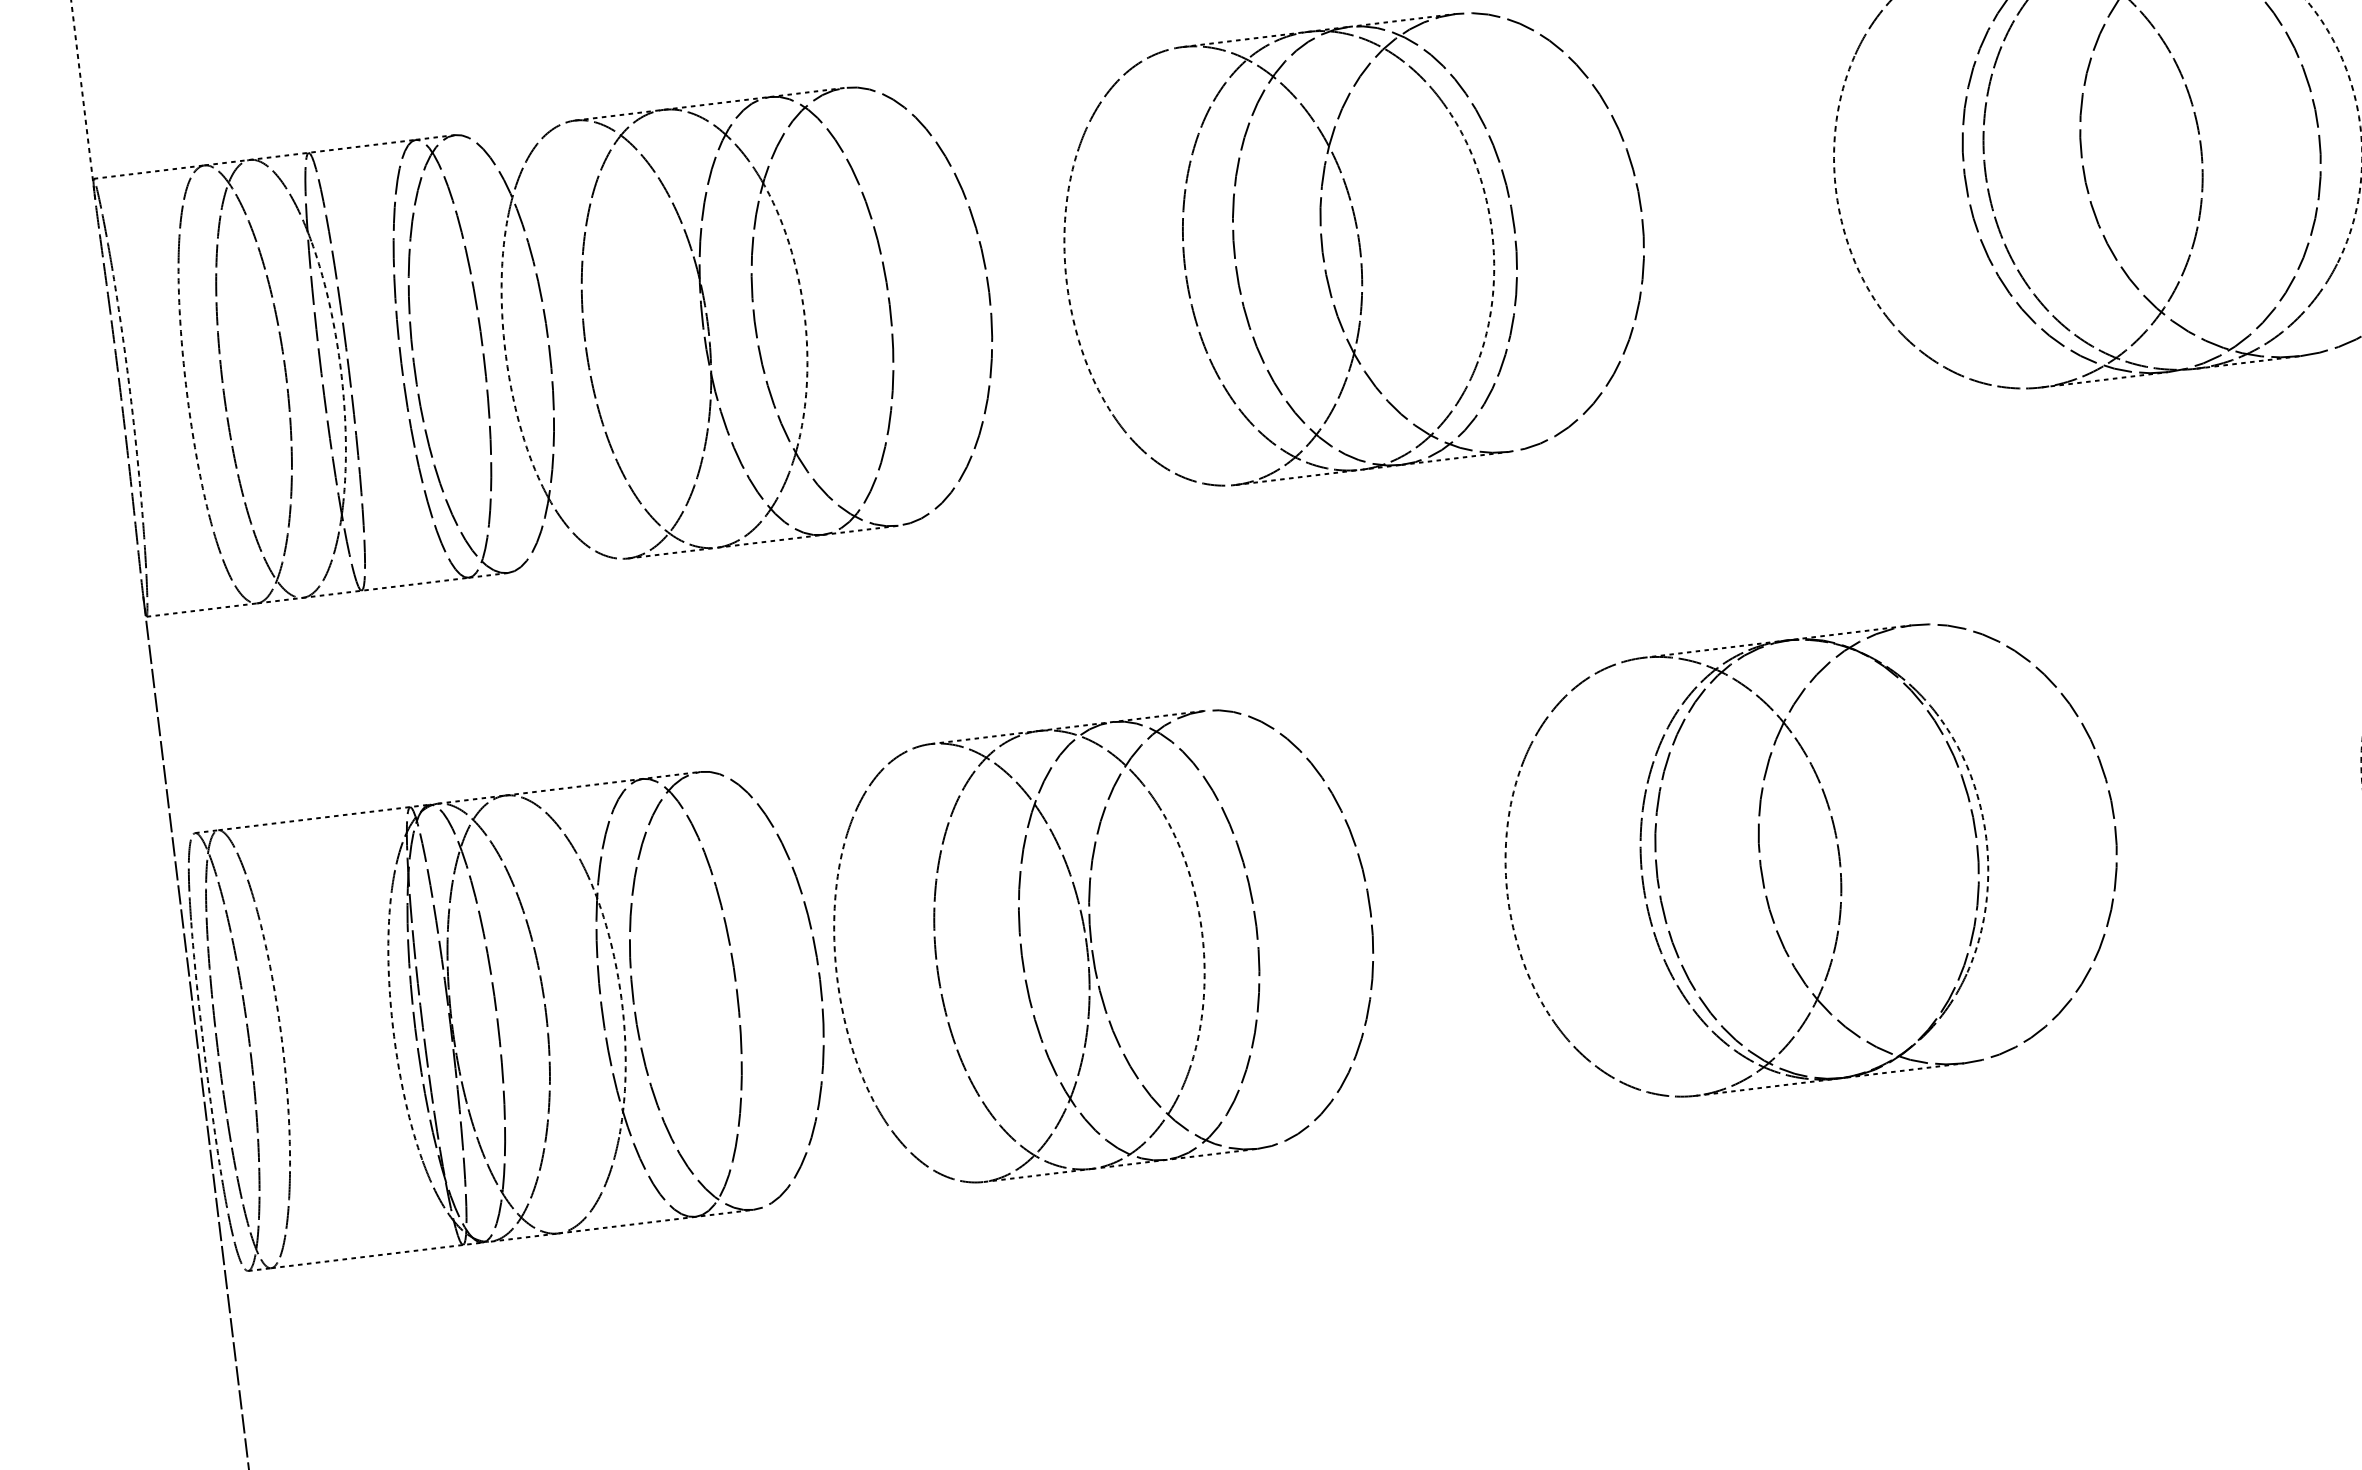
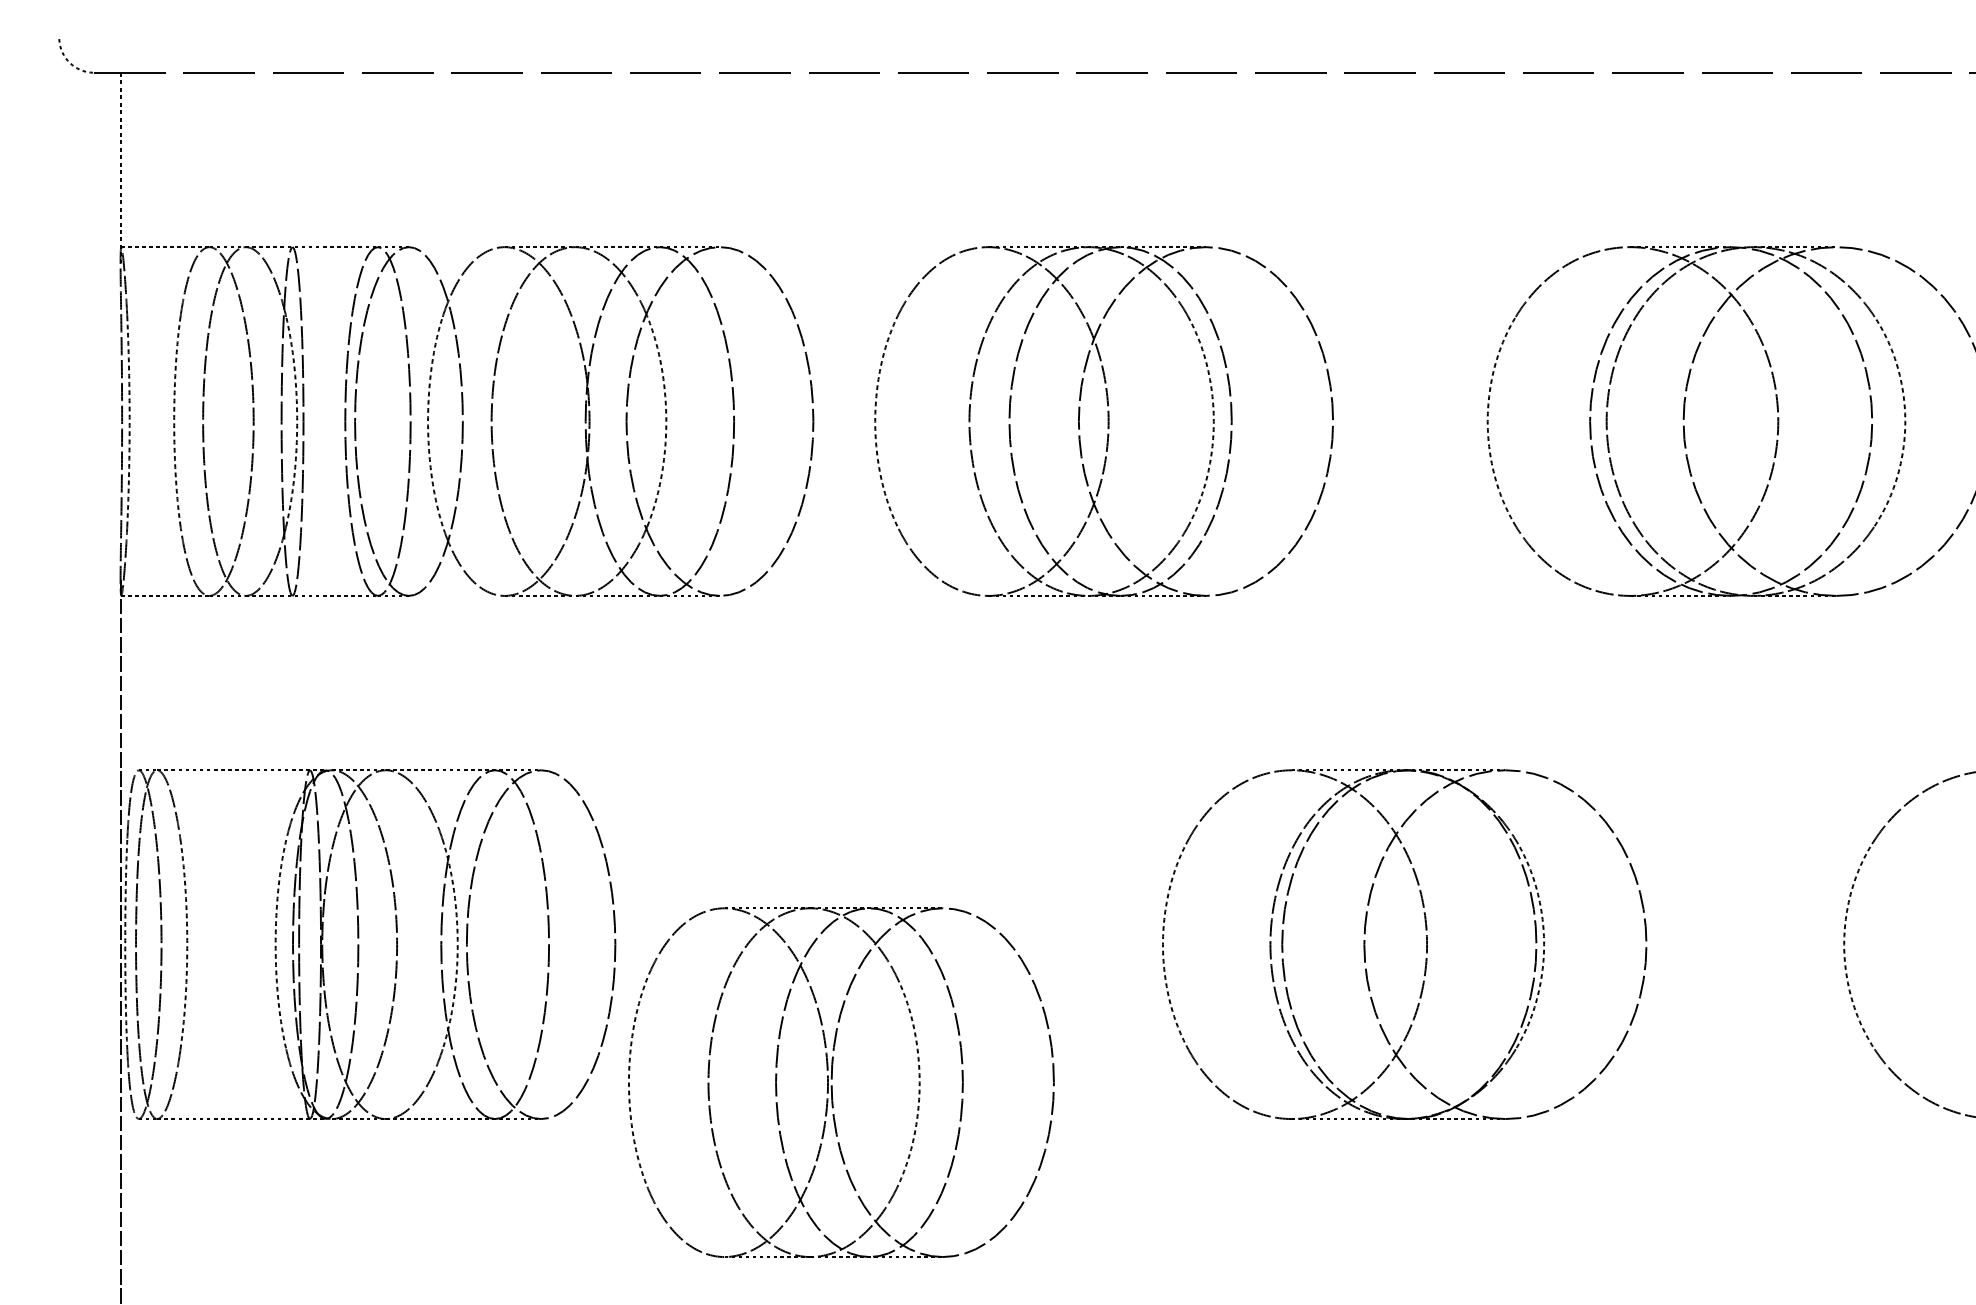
part: (1092, 942) -> (832, 1079), moved

